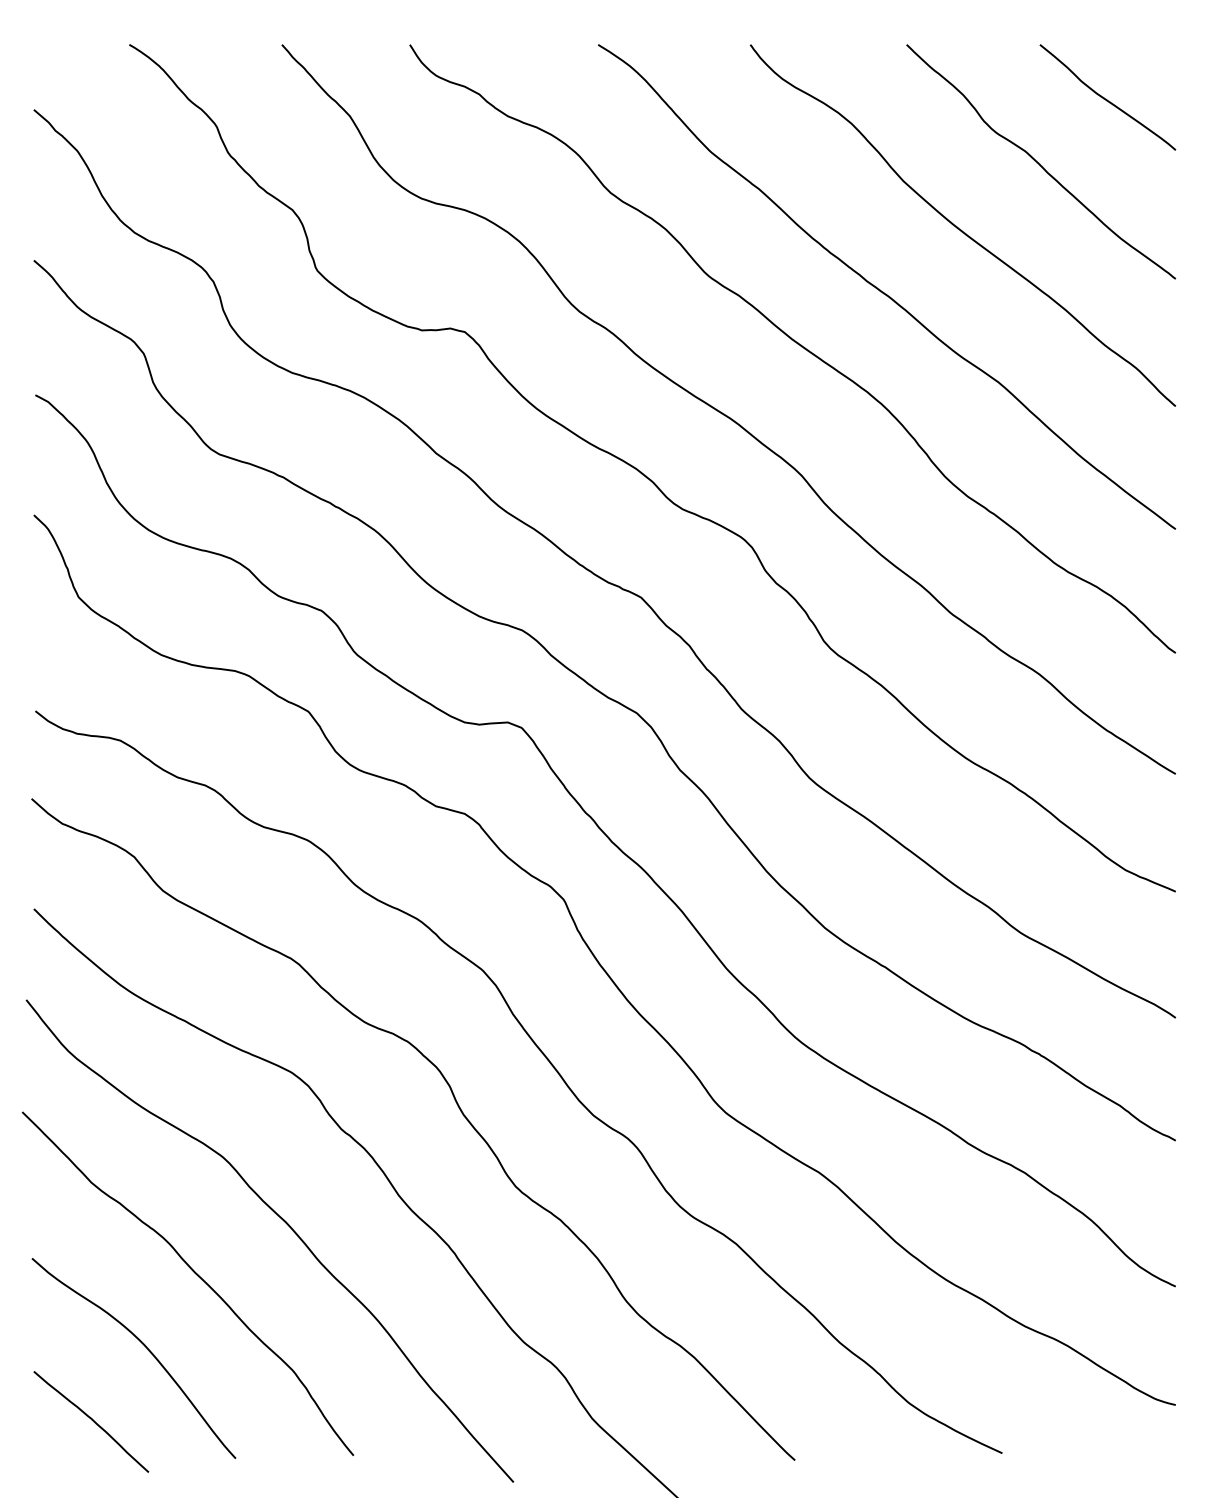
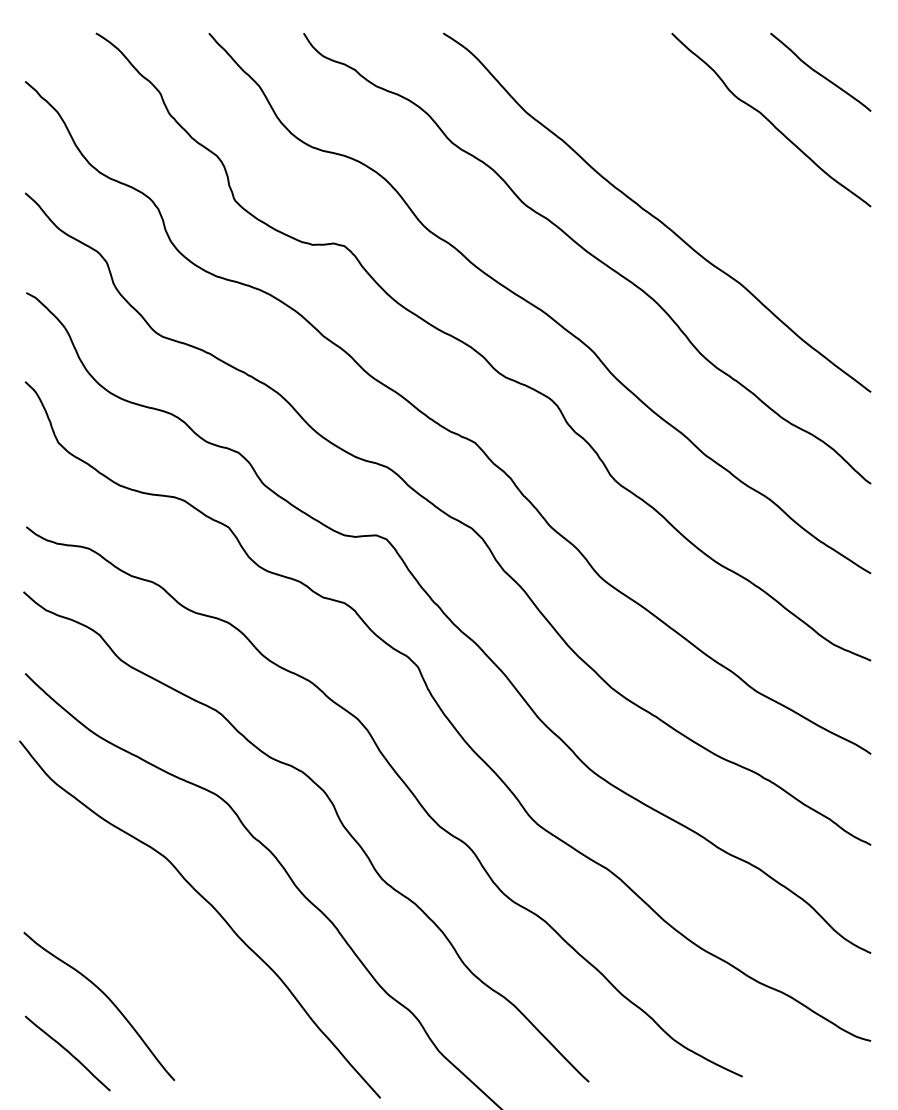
curve: (960, 228) -> (711, 169), removed
curve: (194, 1274) -> (144, 944), removed

